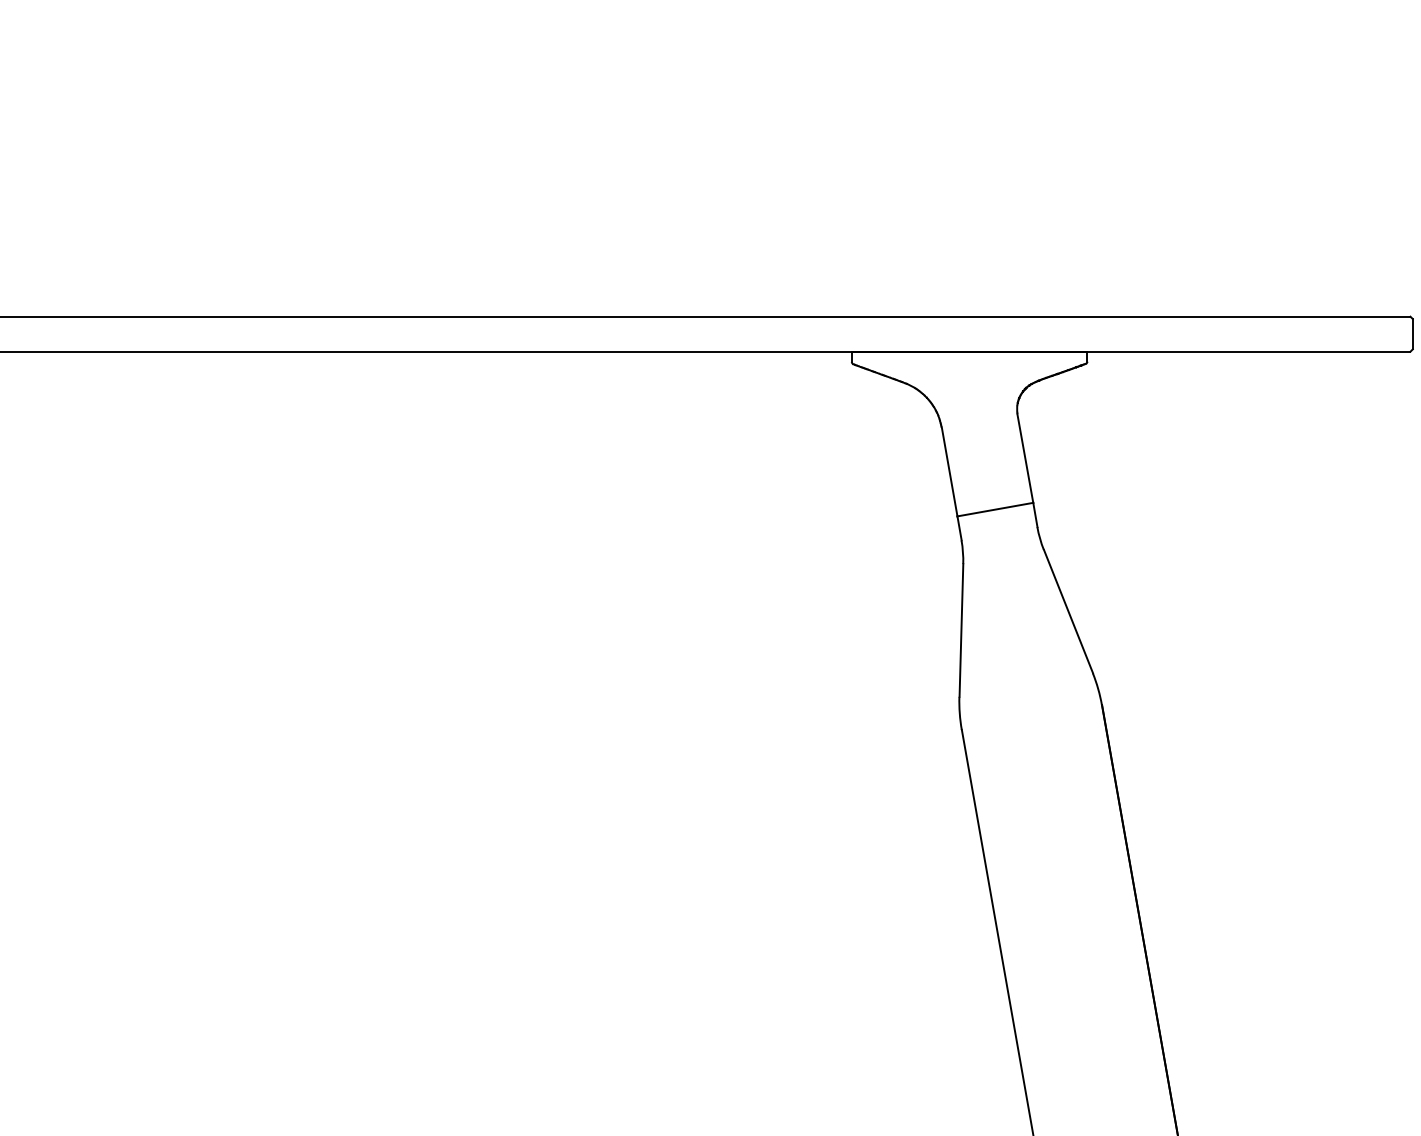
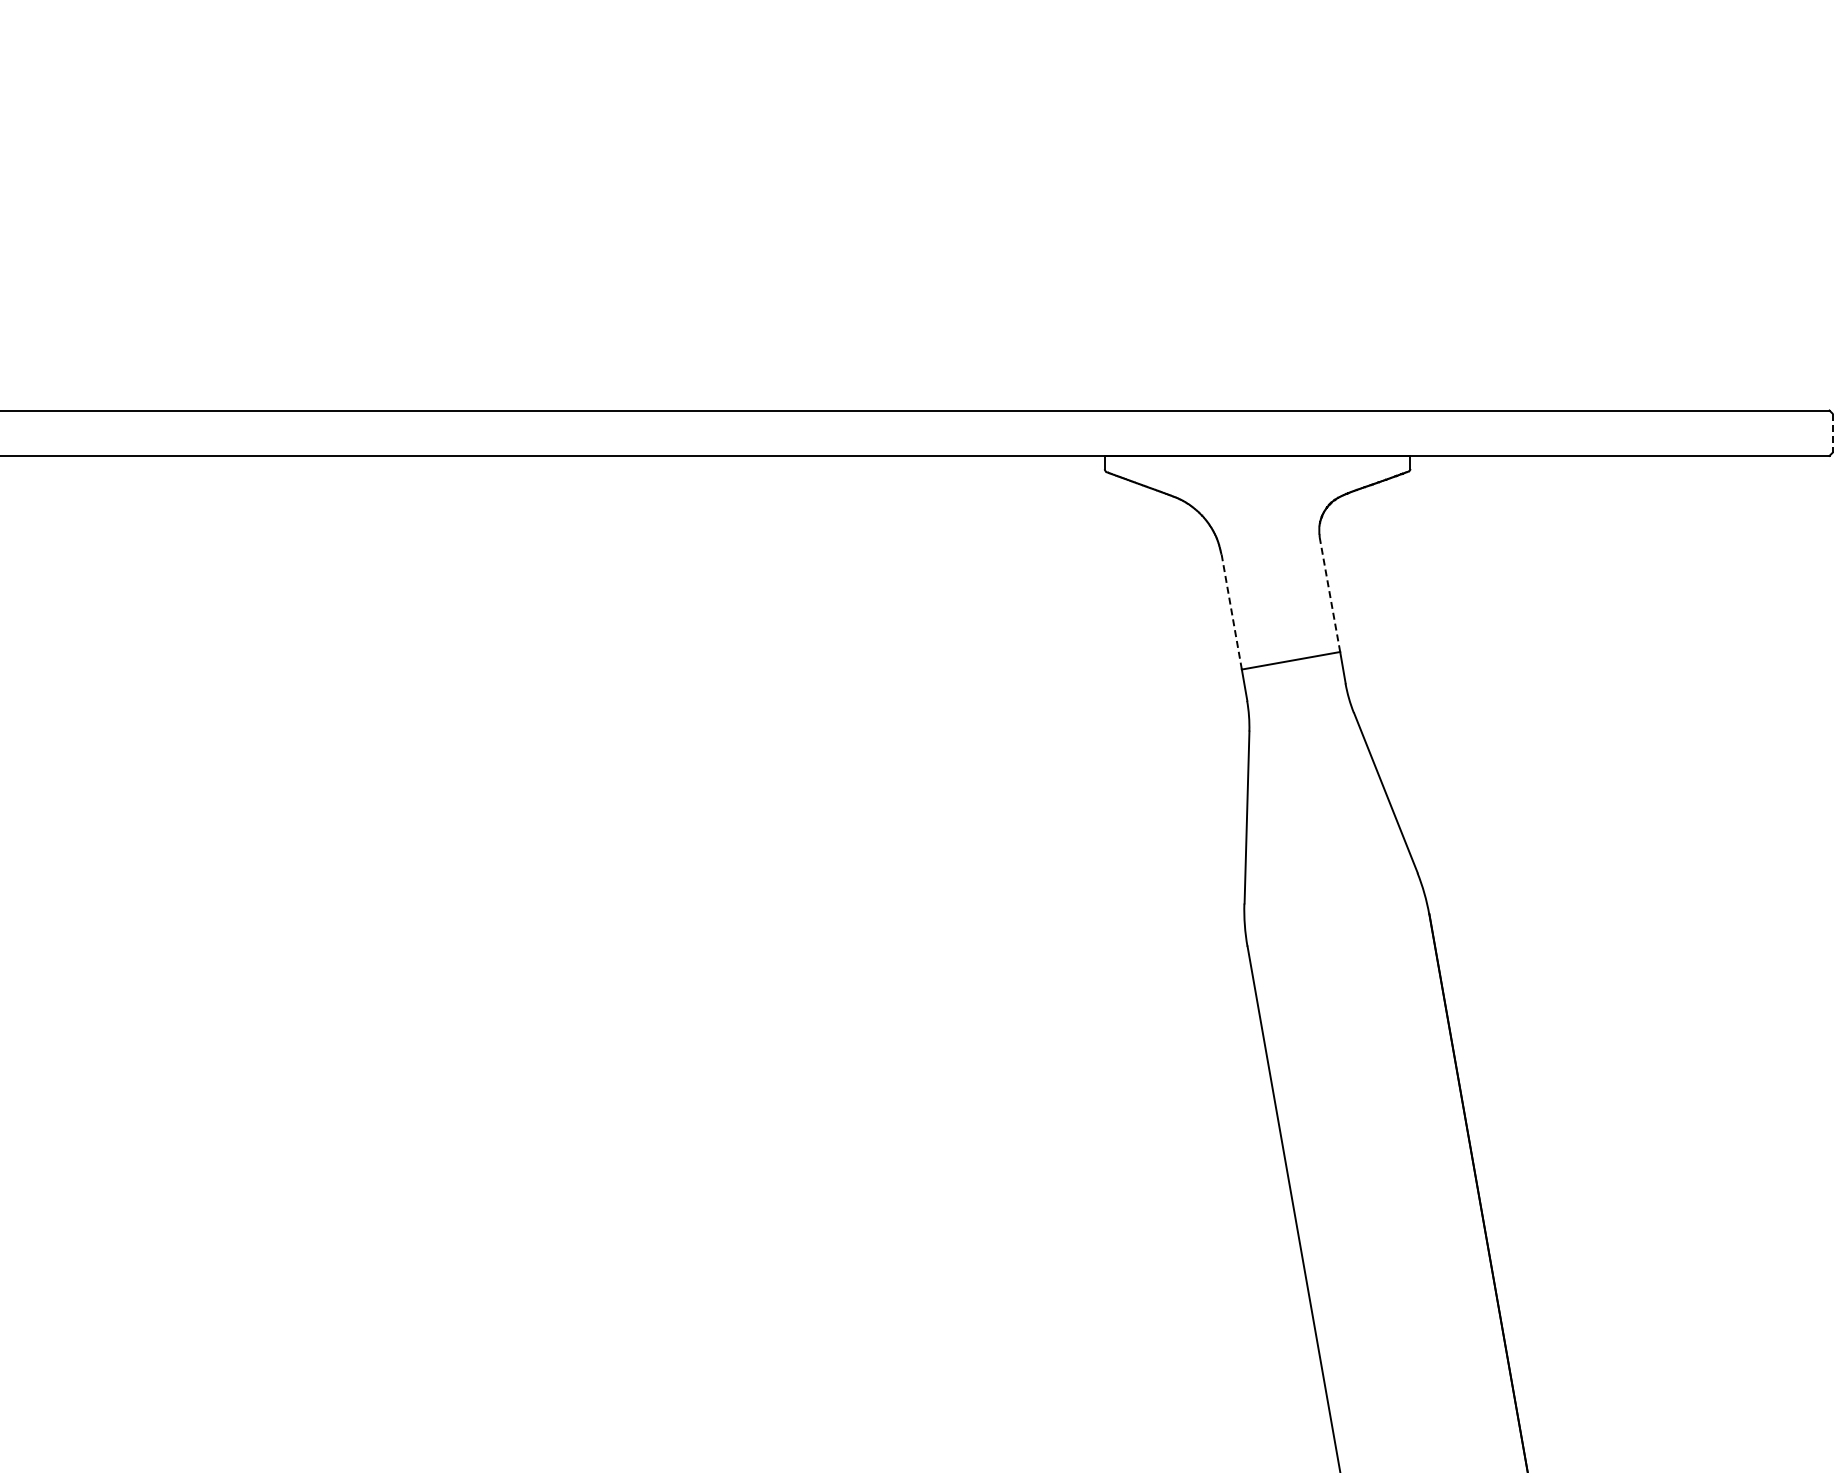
line: (1412, 334) -> (1832, 433), solid -> dashed
line: (1025, 459) -> (1330, 595), solid -> dashed
line: (949, 471) -> (1231, 611), solid -> dashed

